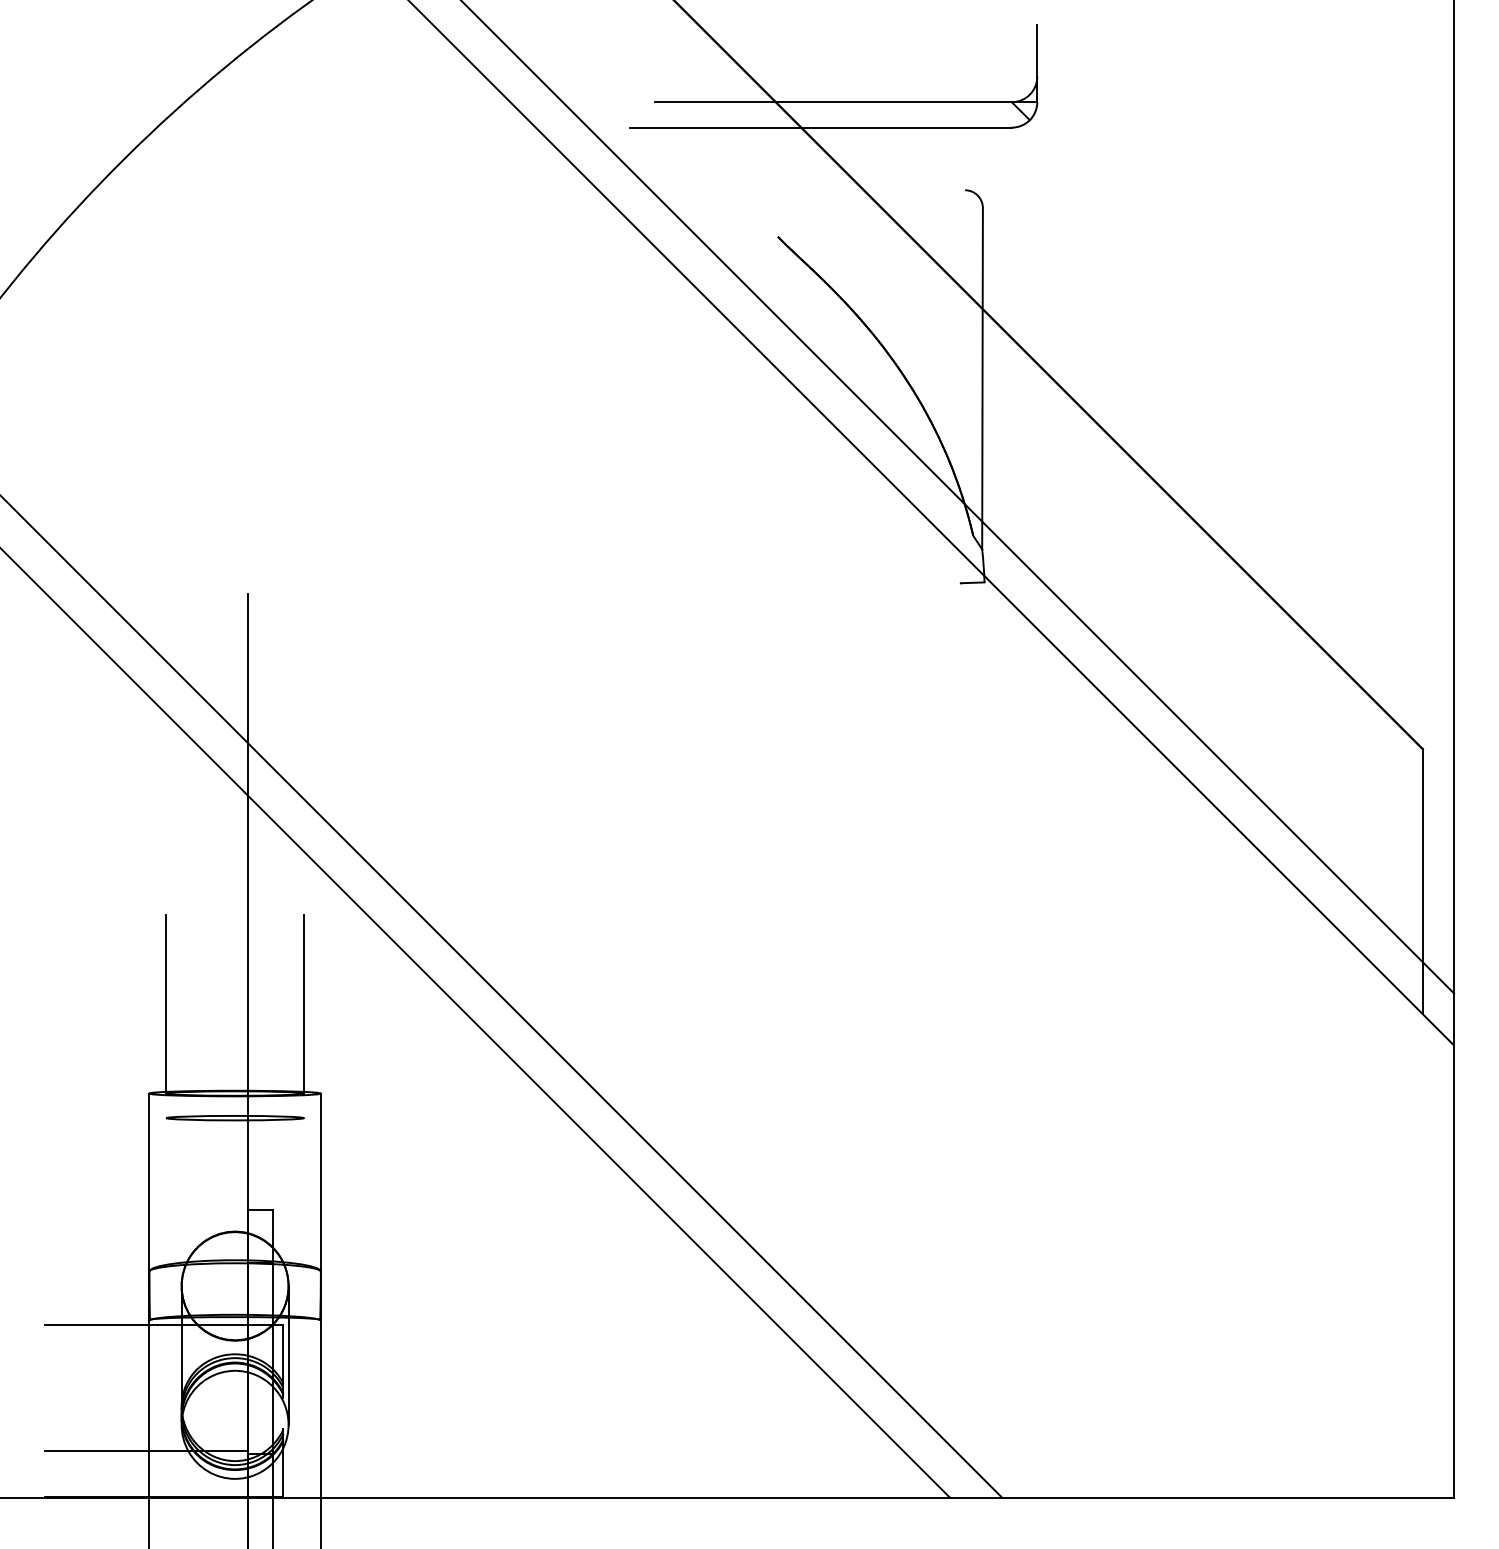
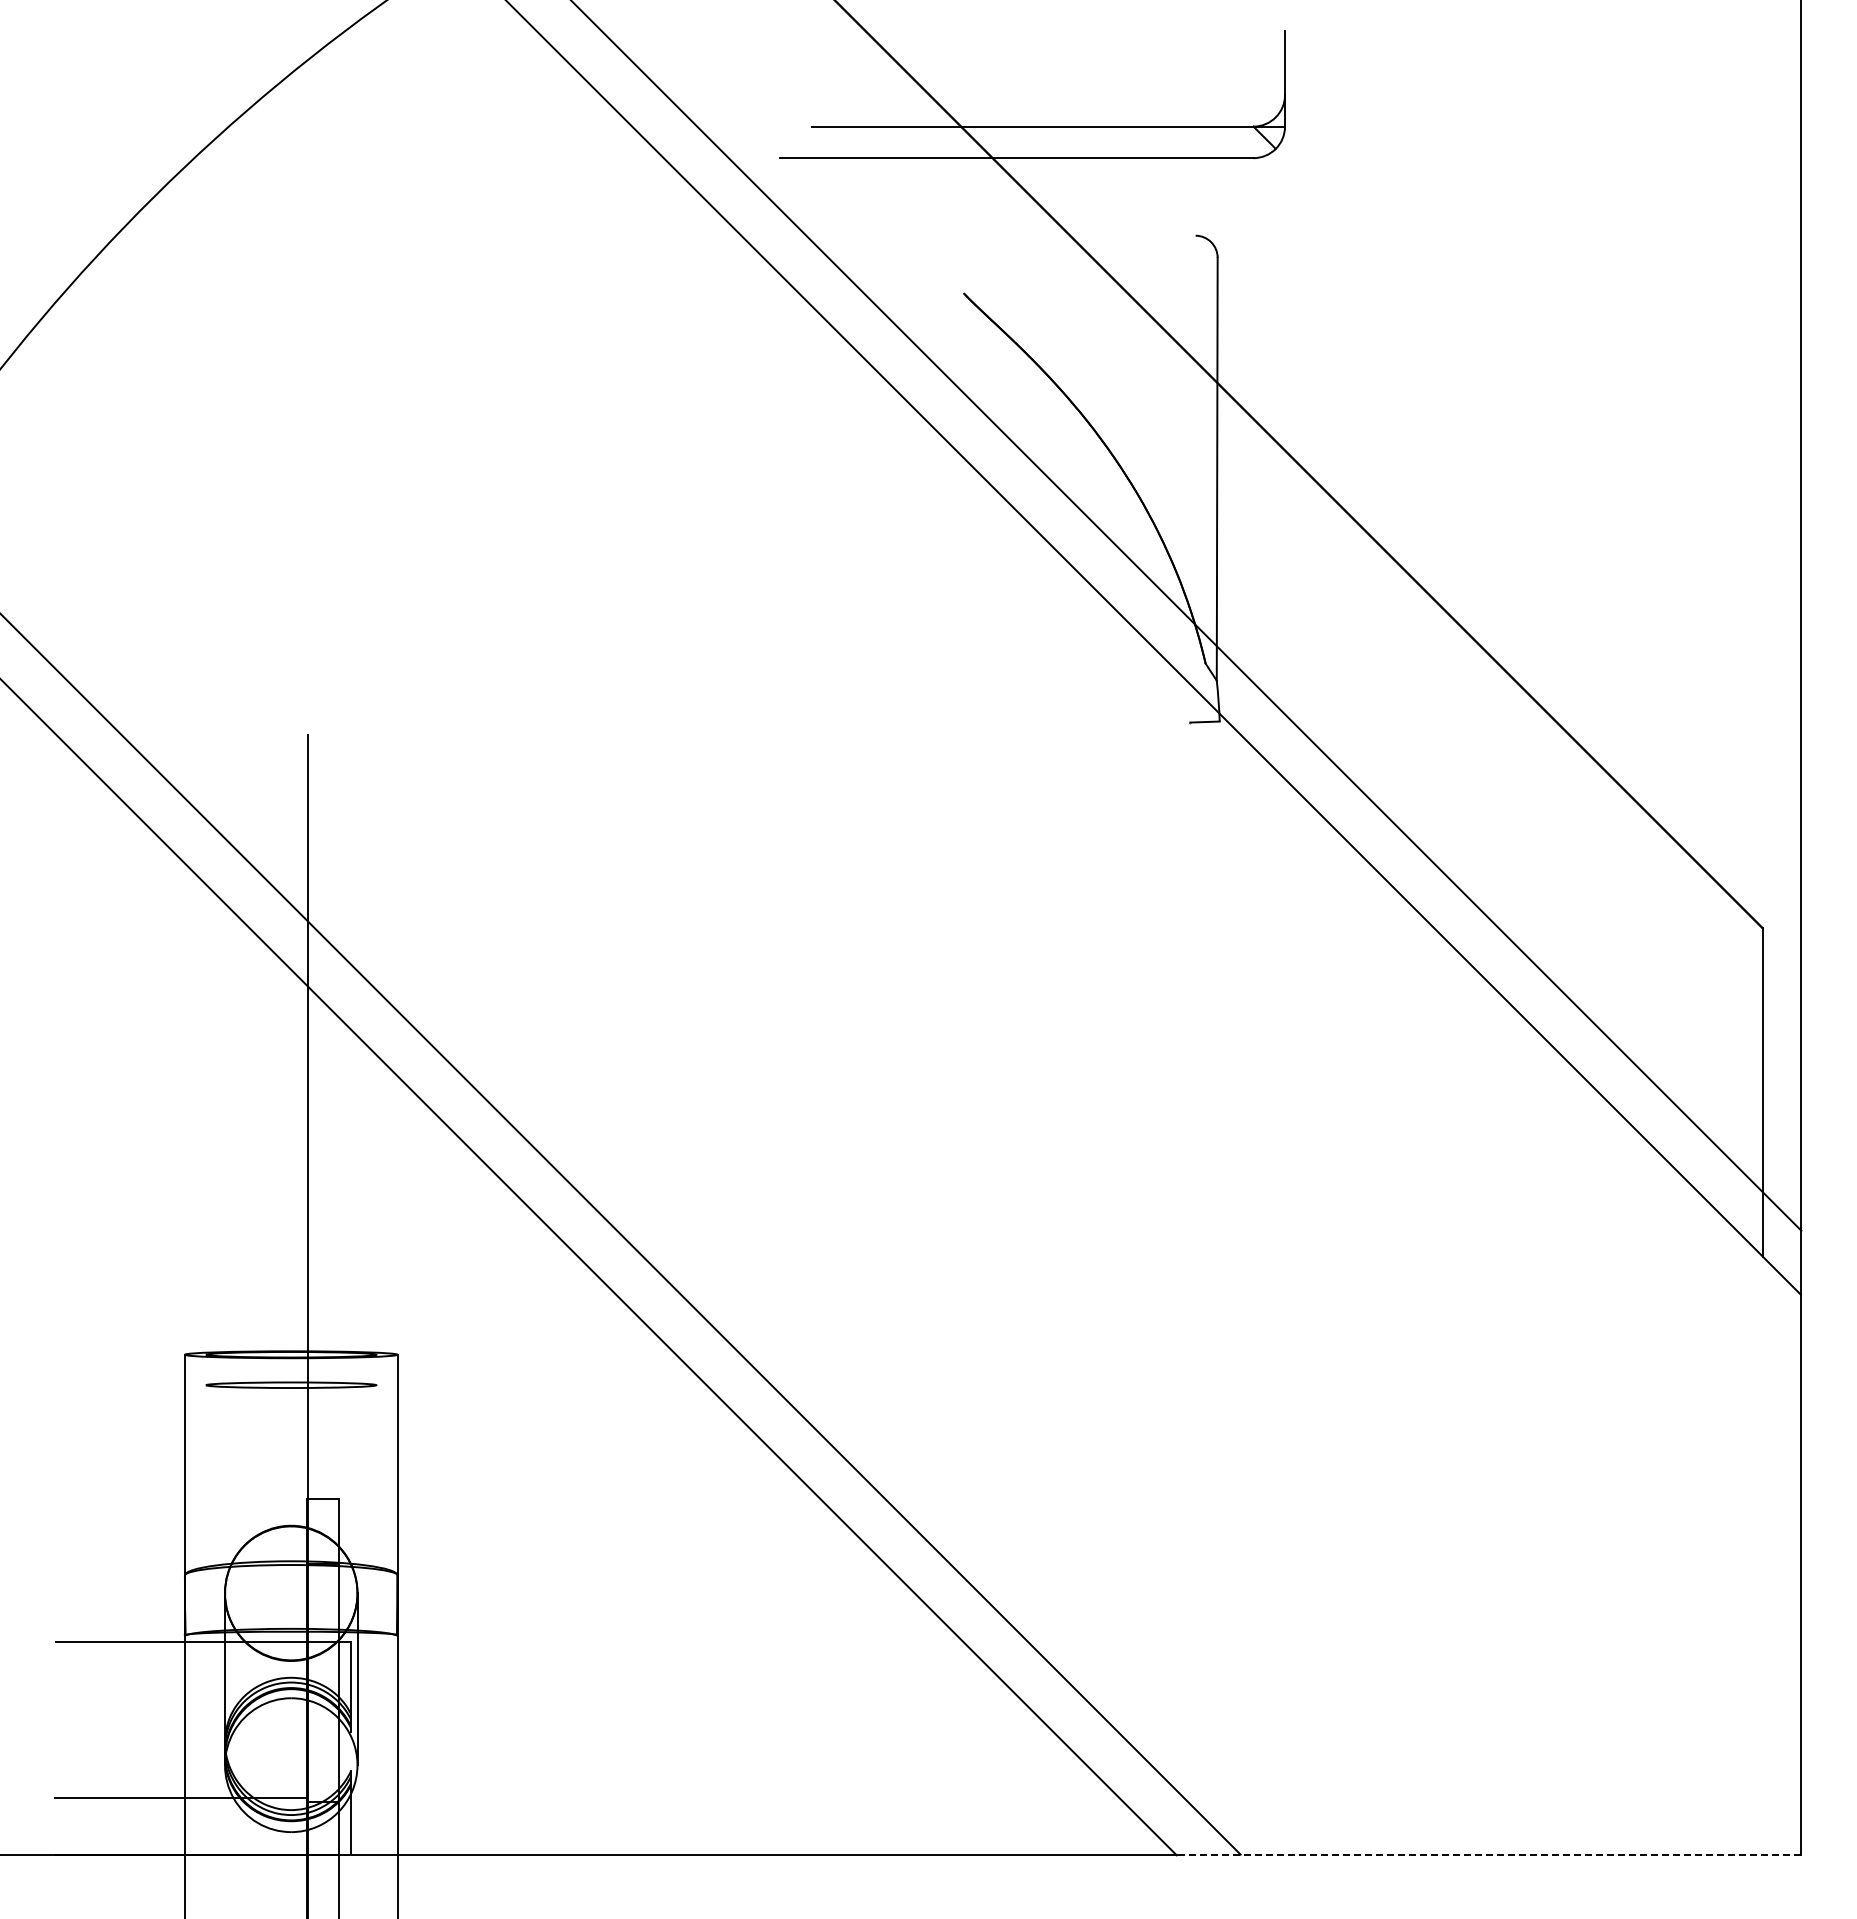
line: (166, 1004) -> (206, 1244), removed
line: (303, 1004) -> (376, 1244), removed
line: (1201, 1497) -> (1488, 1855), solid -> dashed

